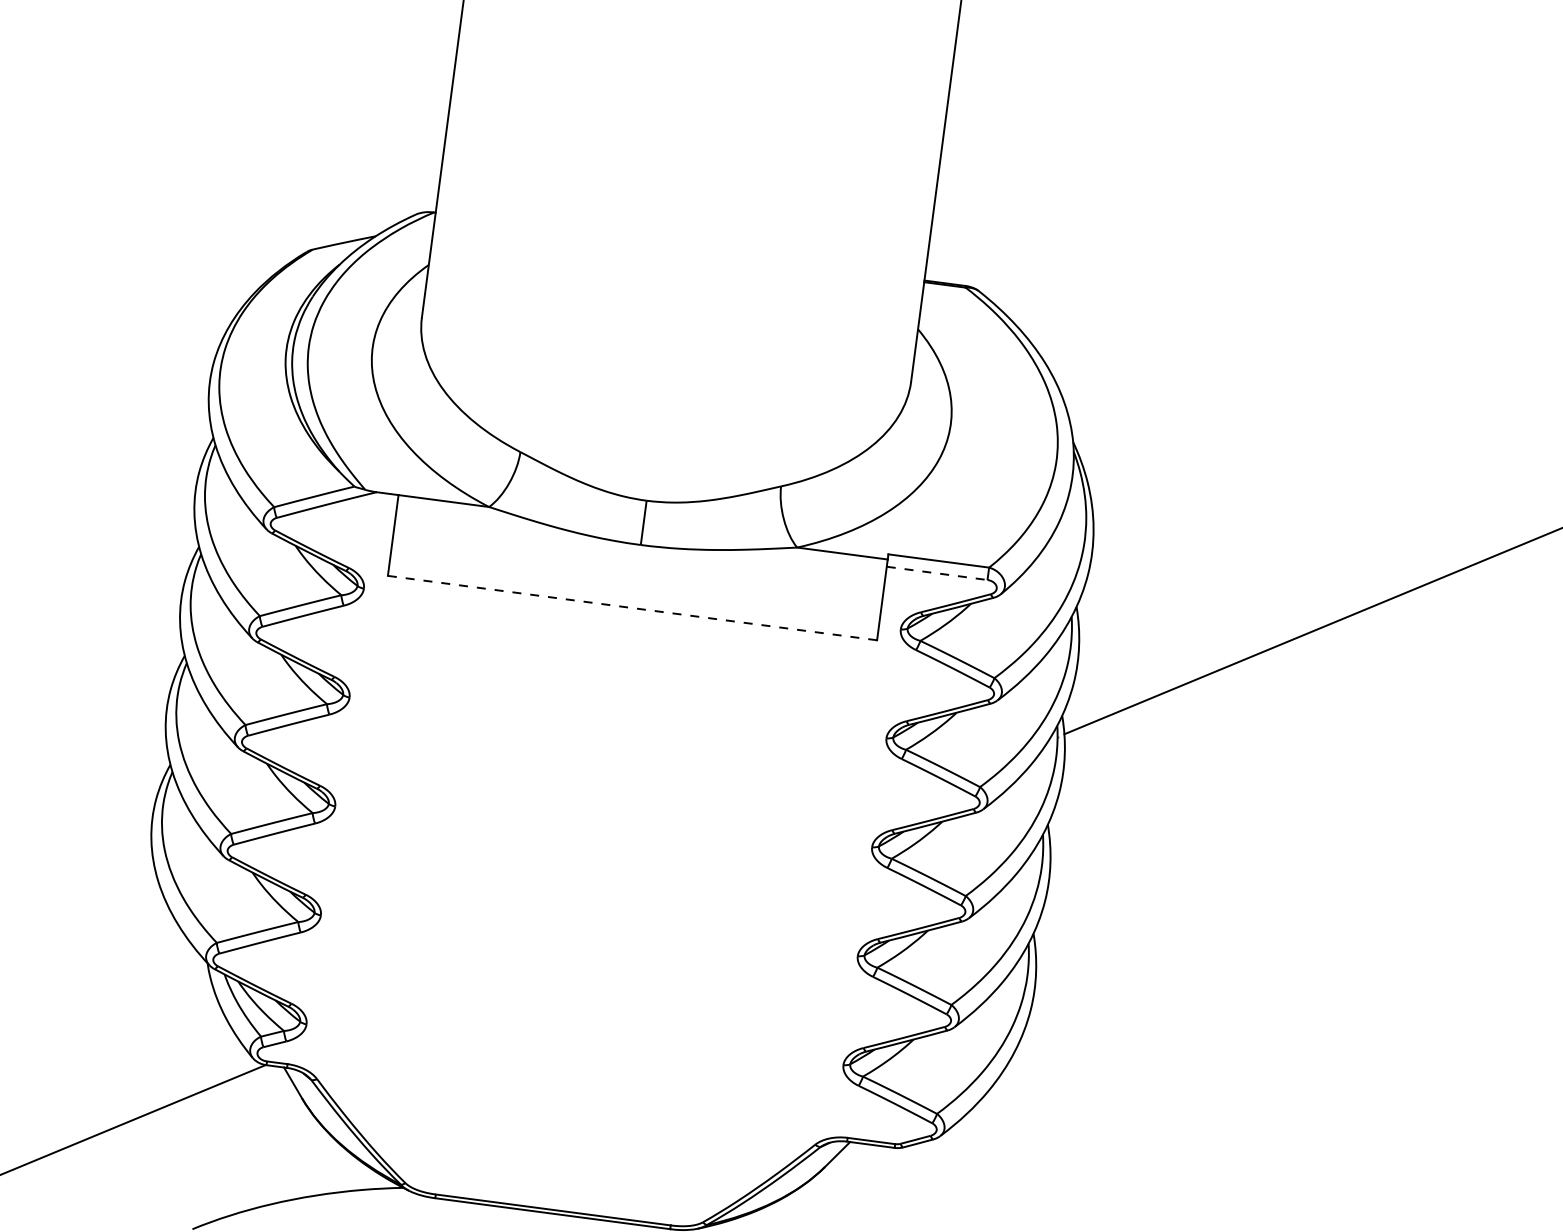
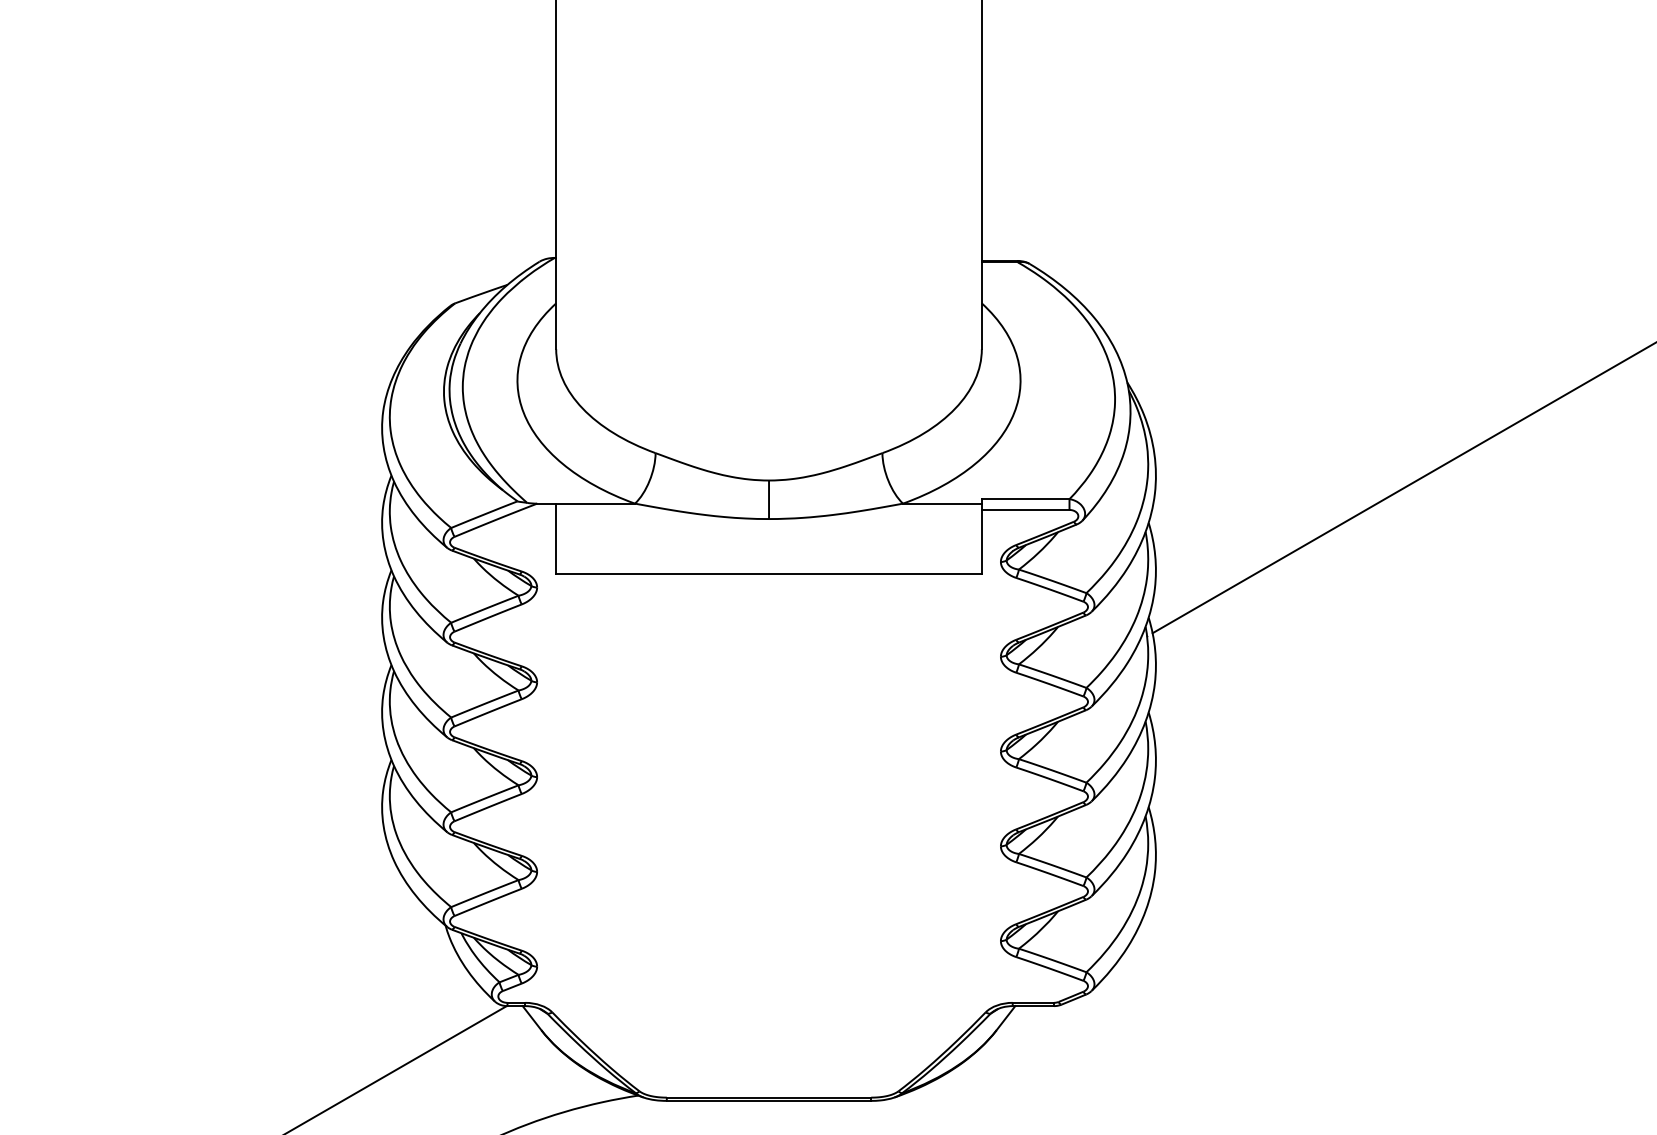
line: (937, 572) -> (1025, 509), dashed -> solid
line: (633, 607) -> (769, 573), dashed -> solid

